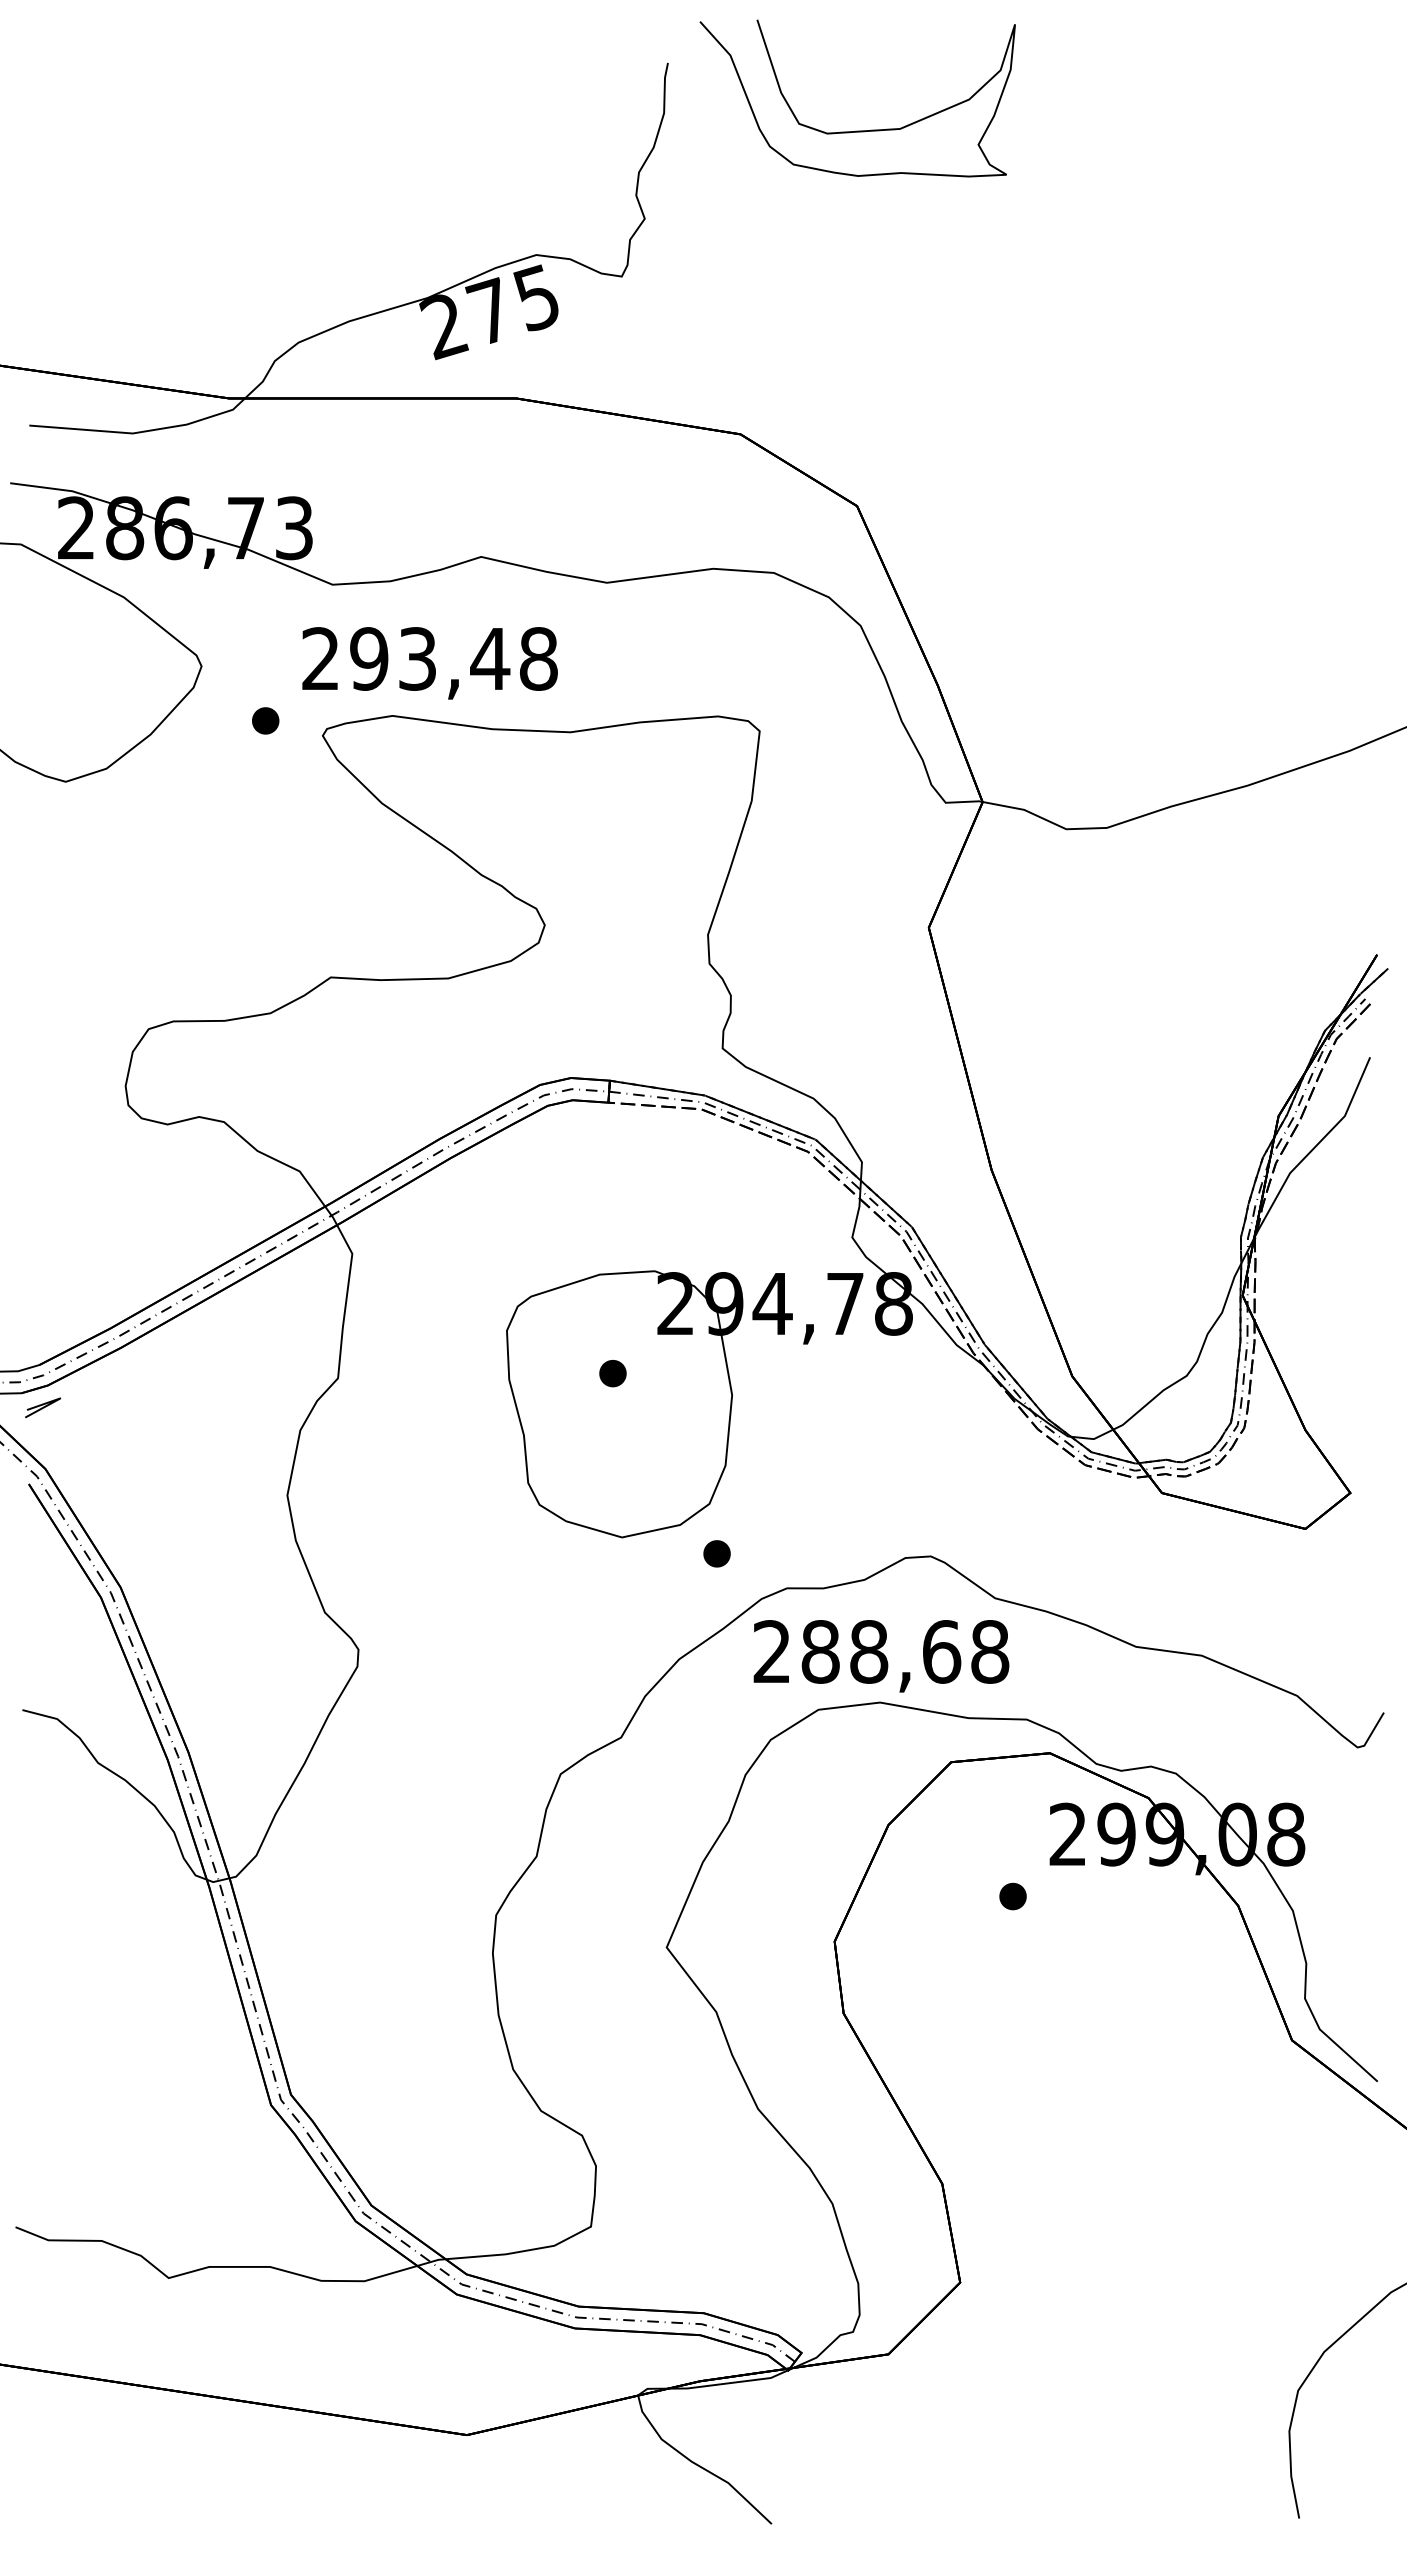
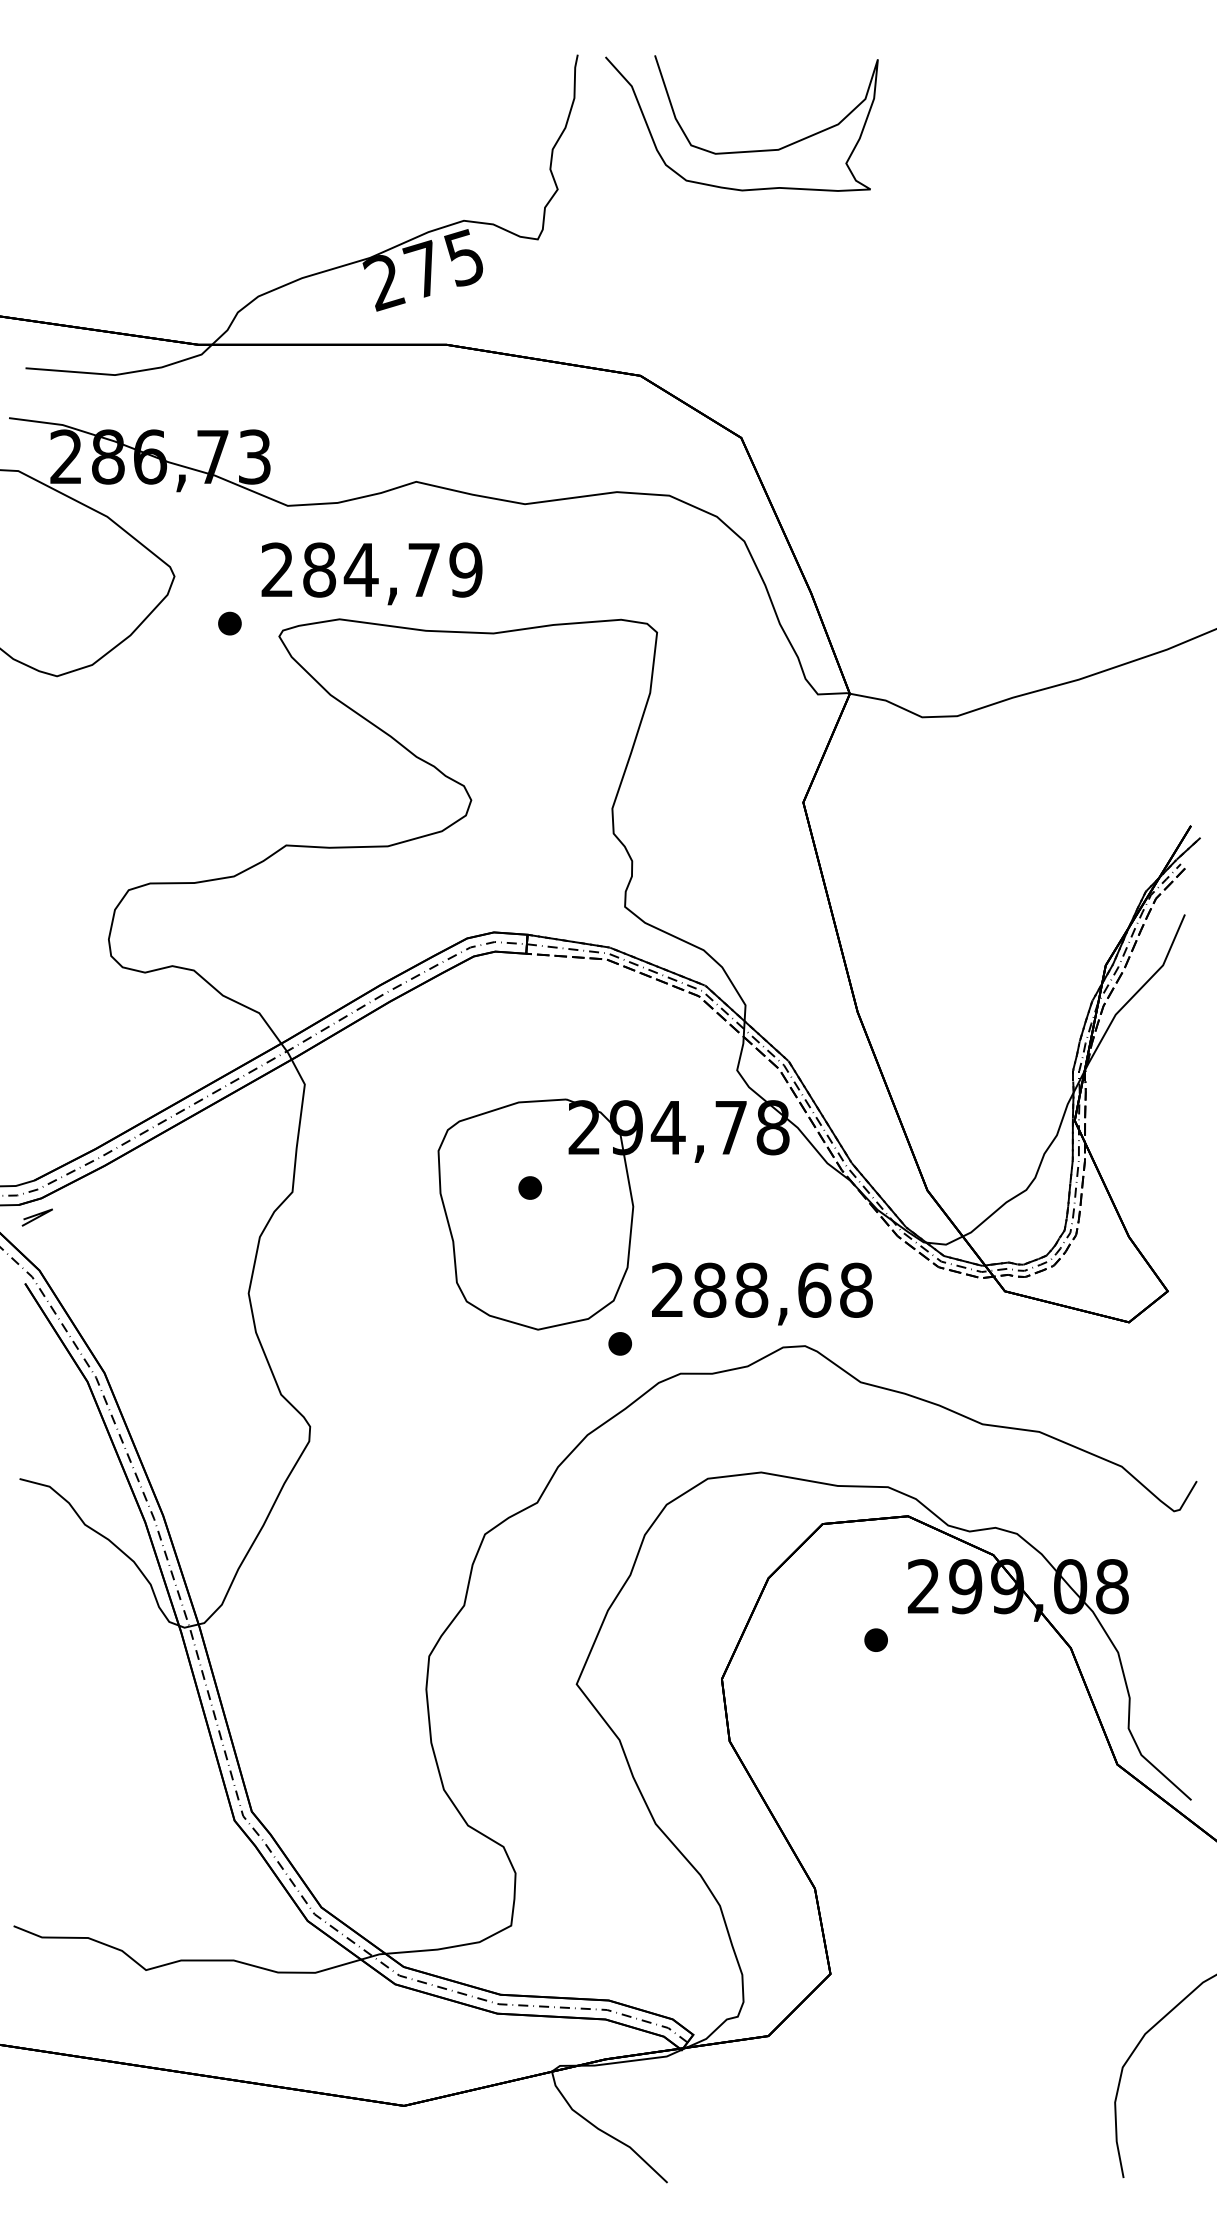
curve: (857, 130) -> (741, 151), moved
text: (453, 658) -> (392, 569), 293,48 -> 284,79
text: (881, 1656) -> (762, 1294), moved

